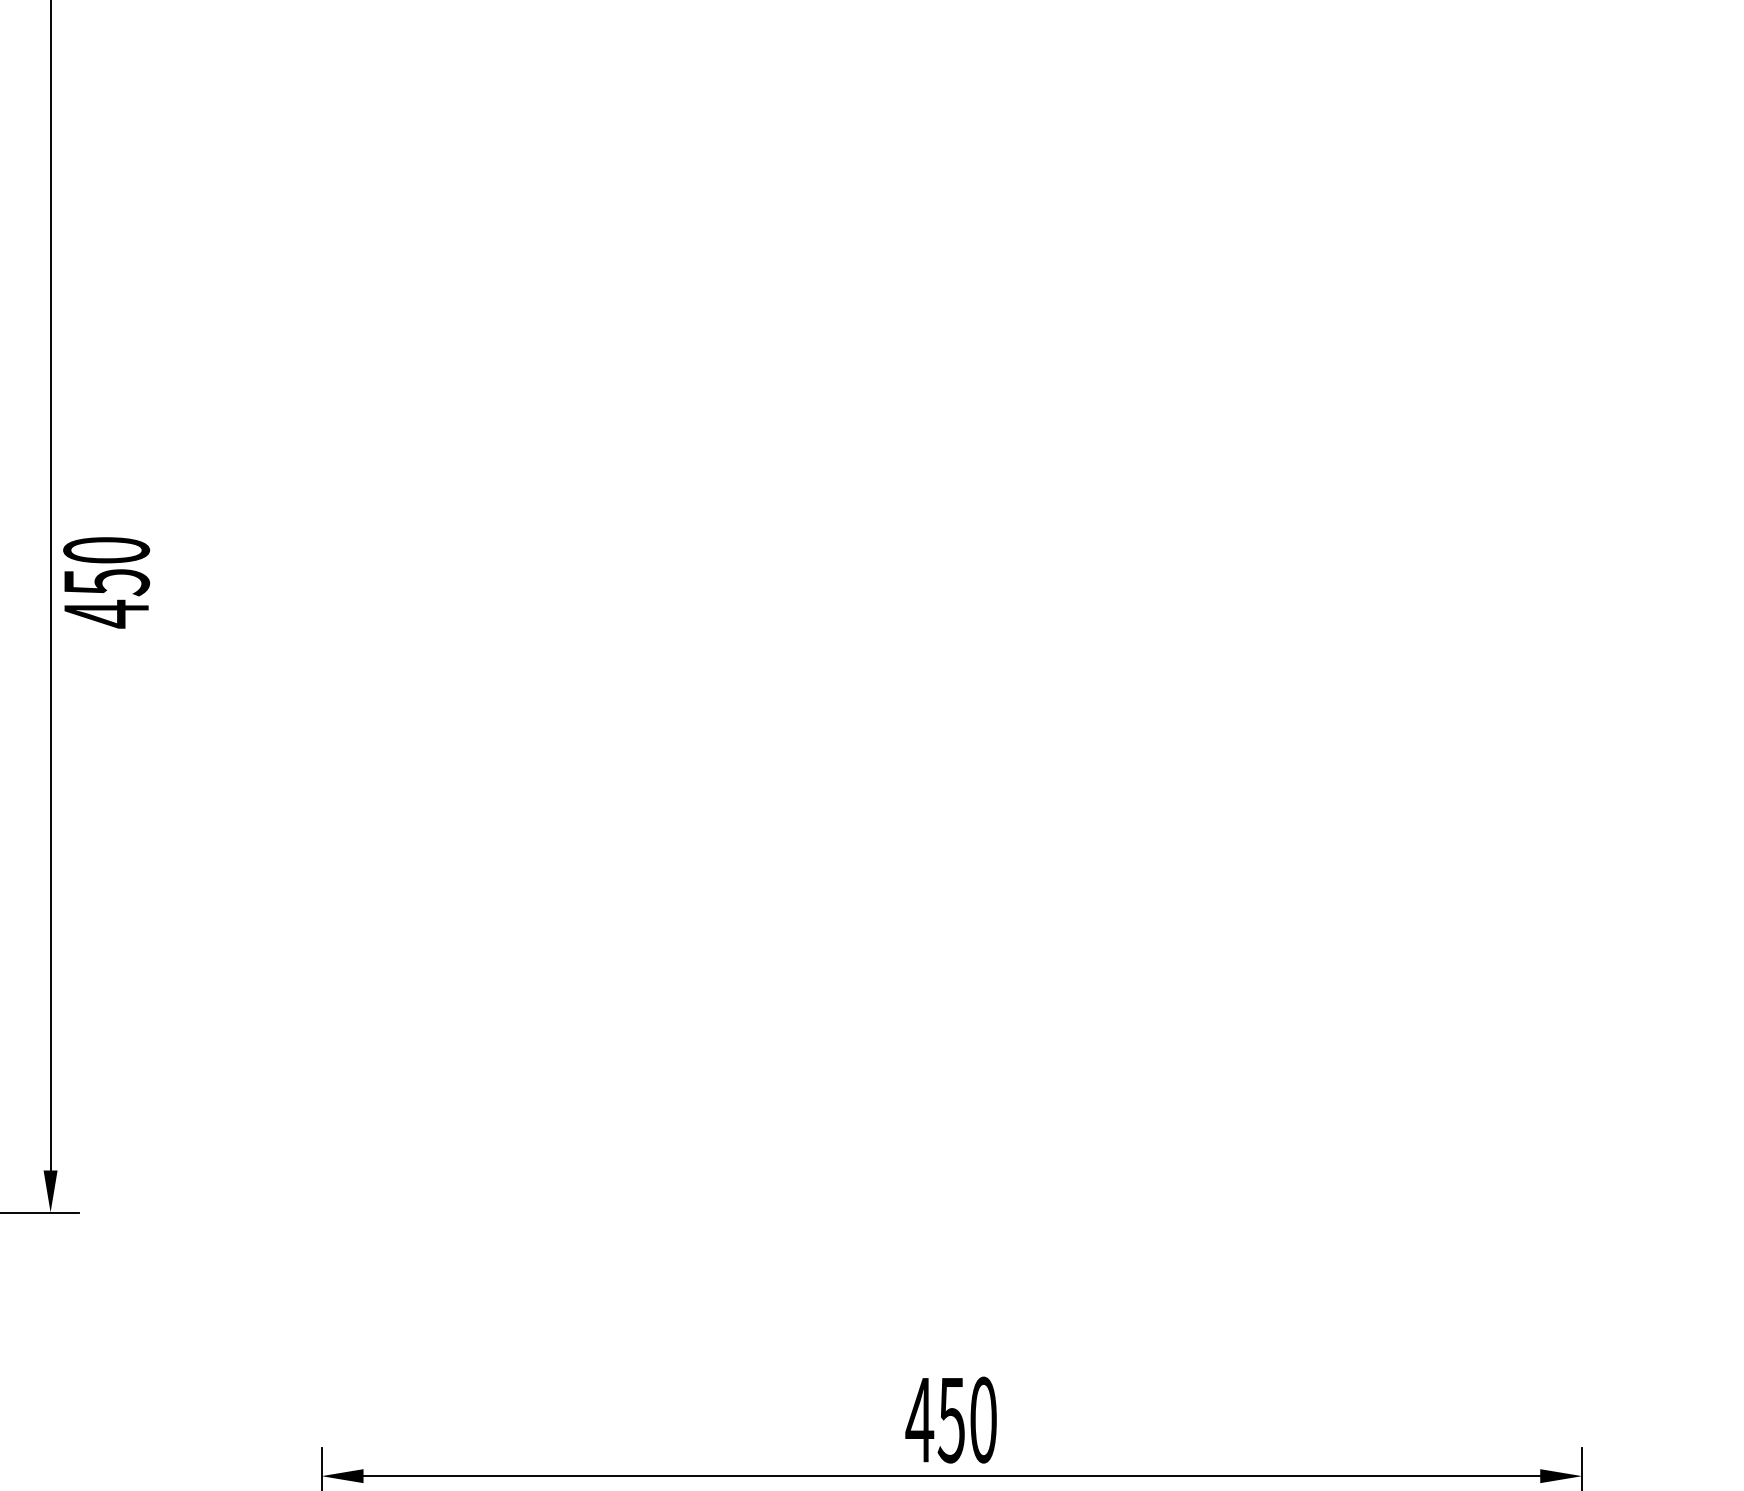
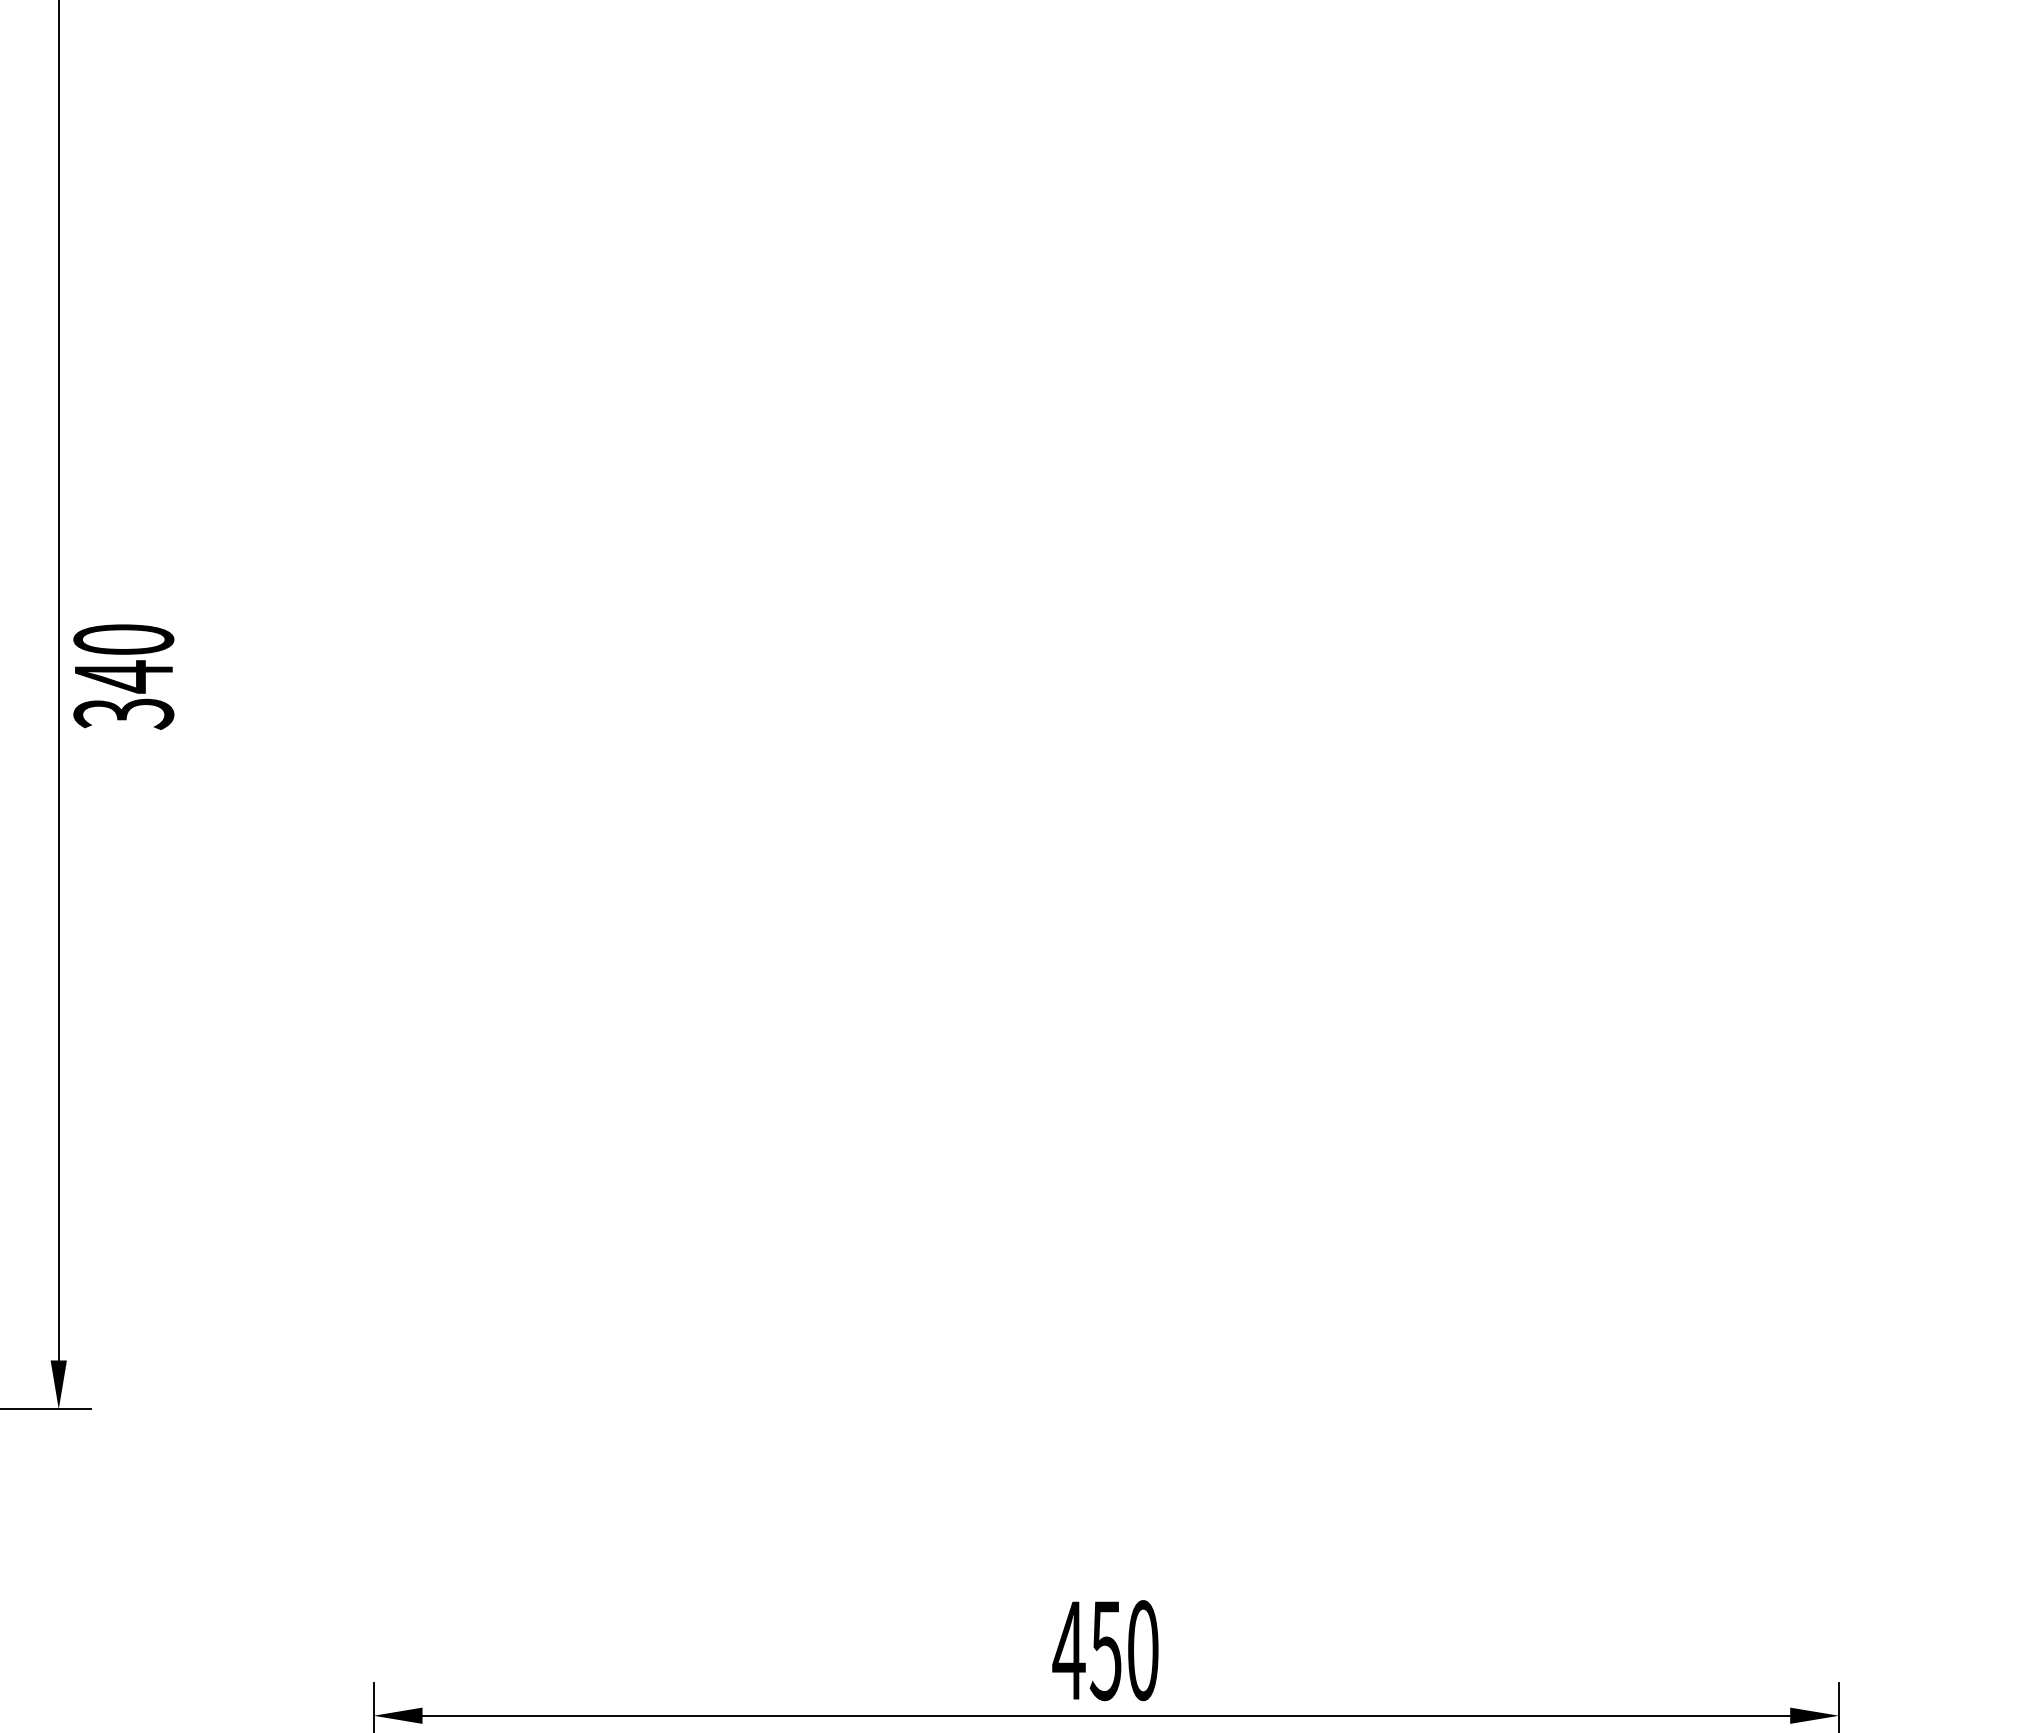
text: (106, 598) -> (123, 695), 450 -> 340

